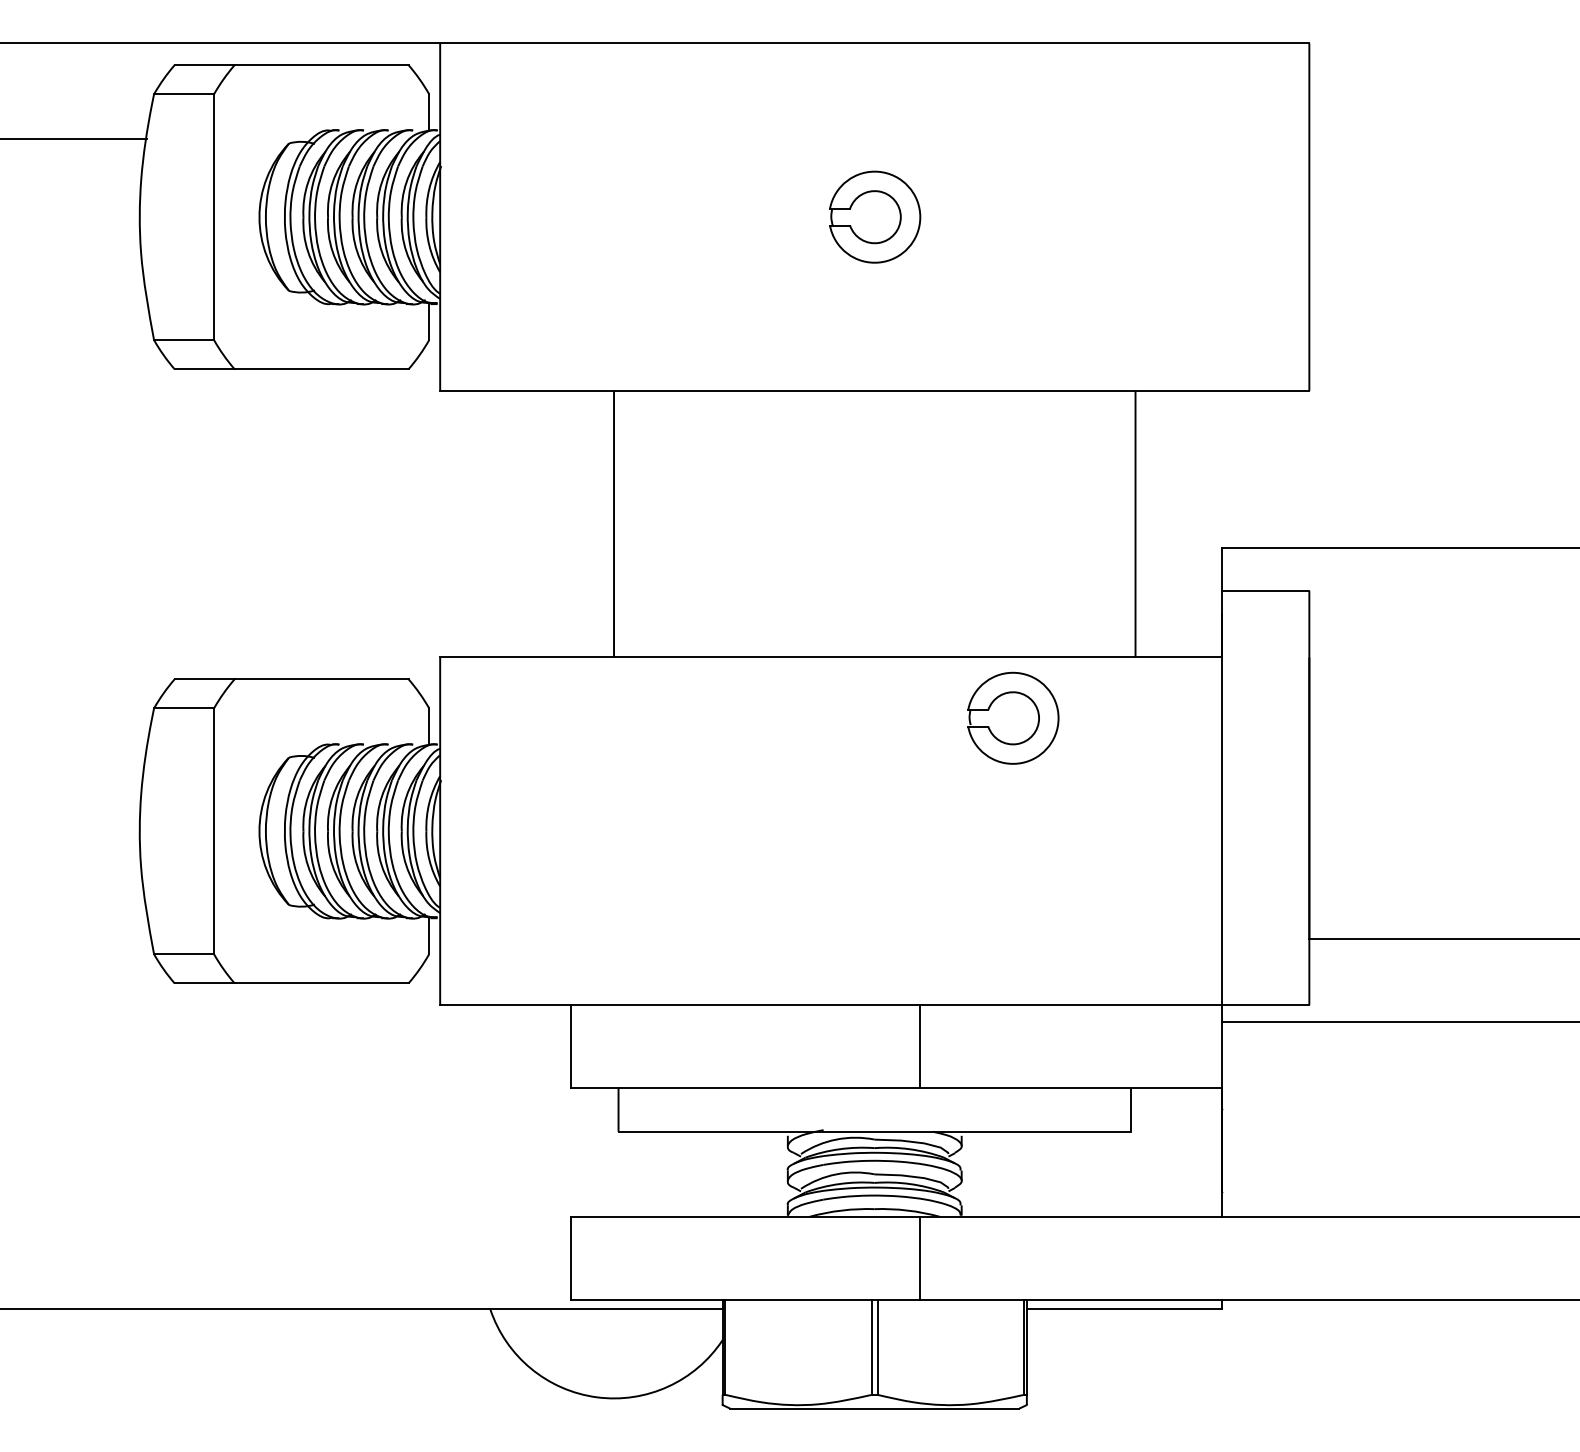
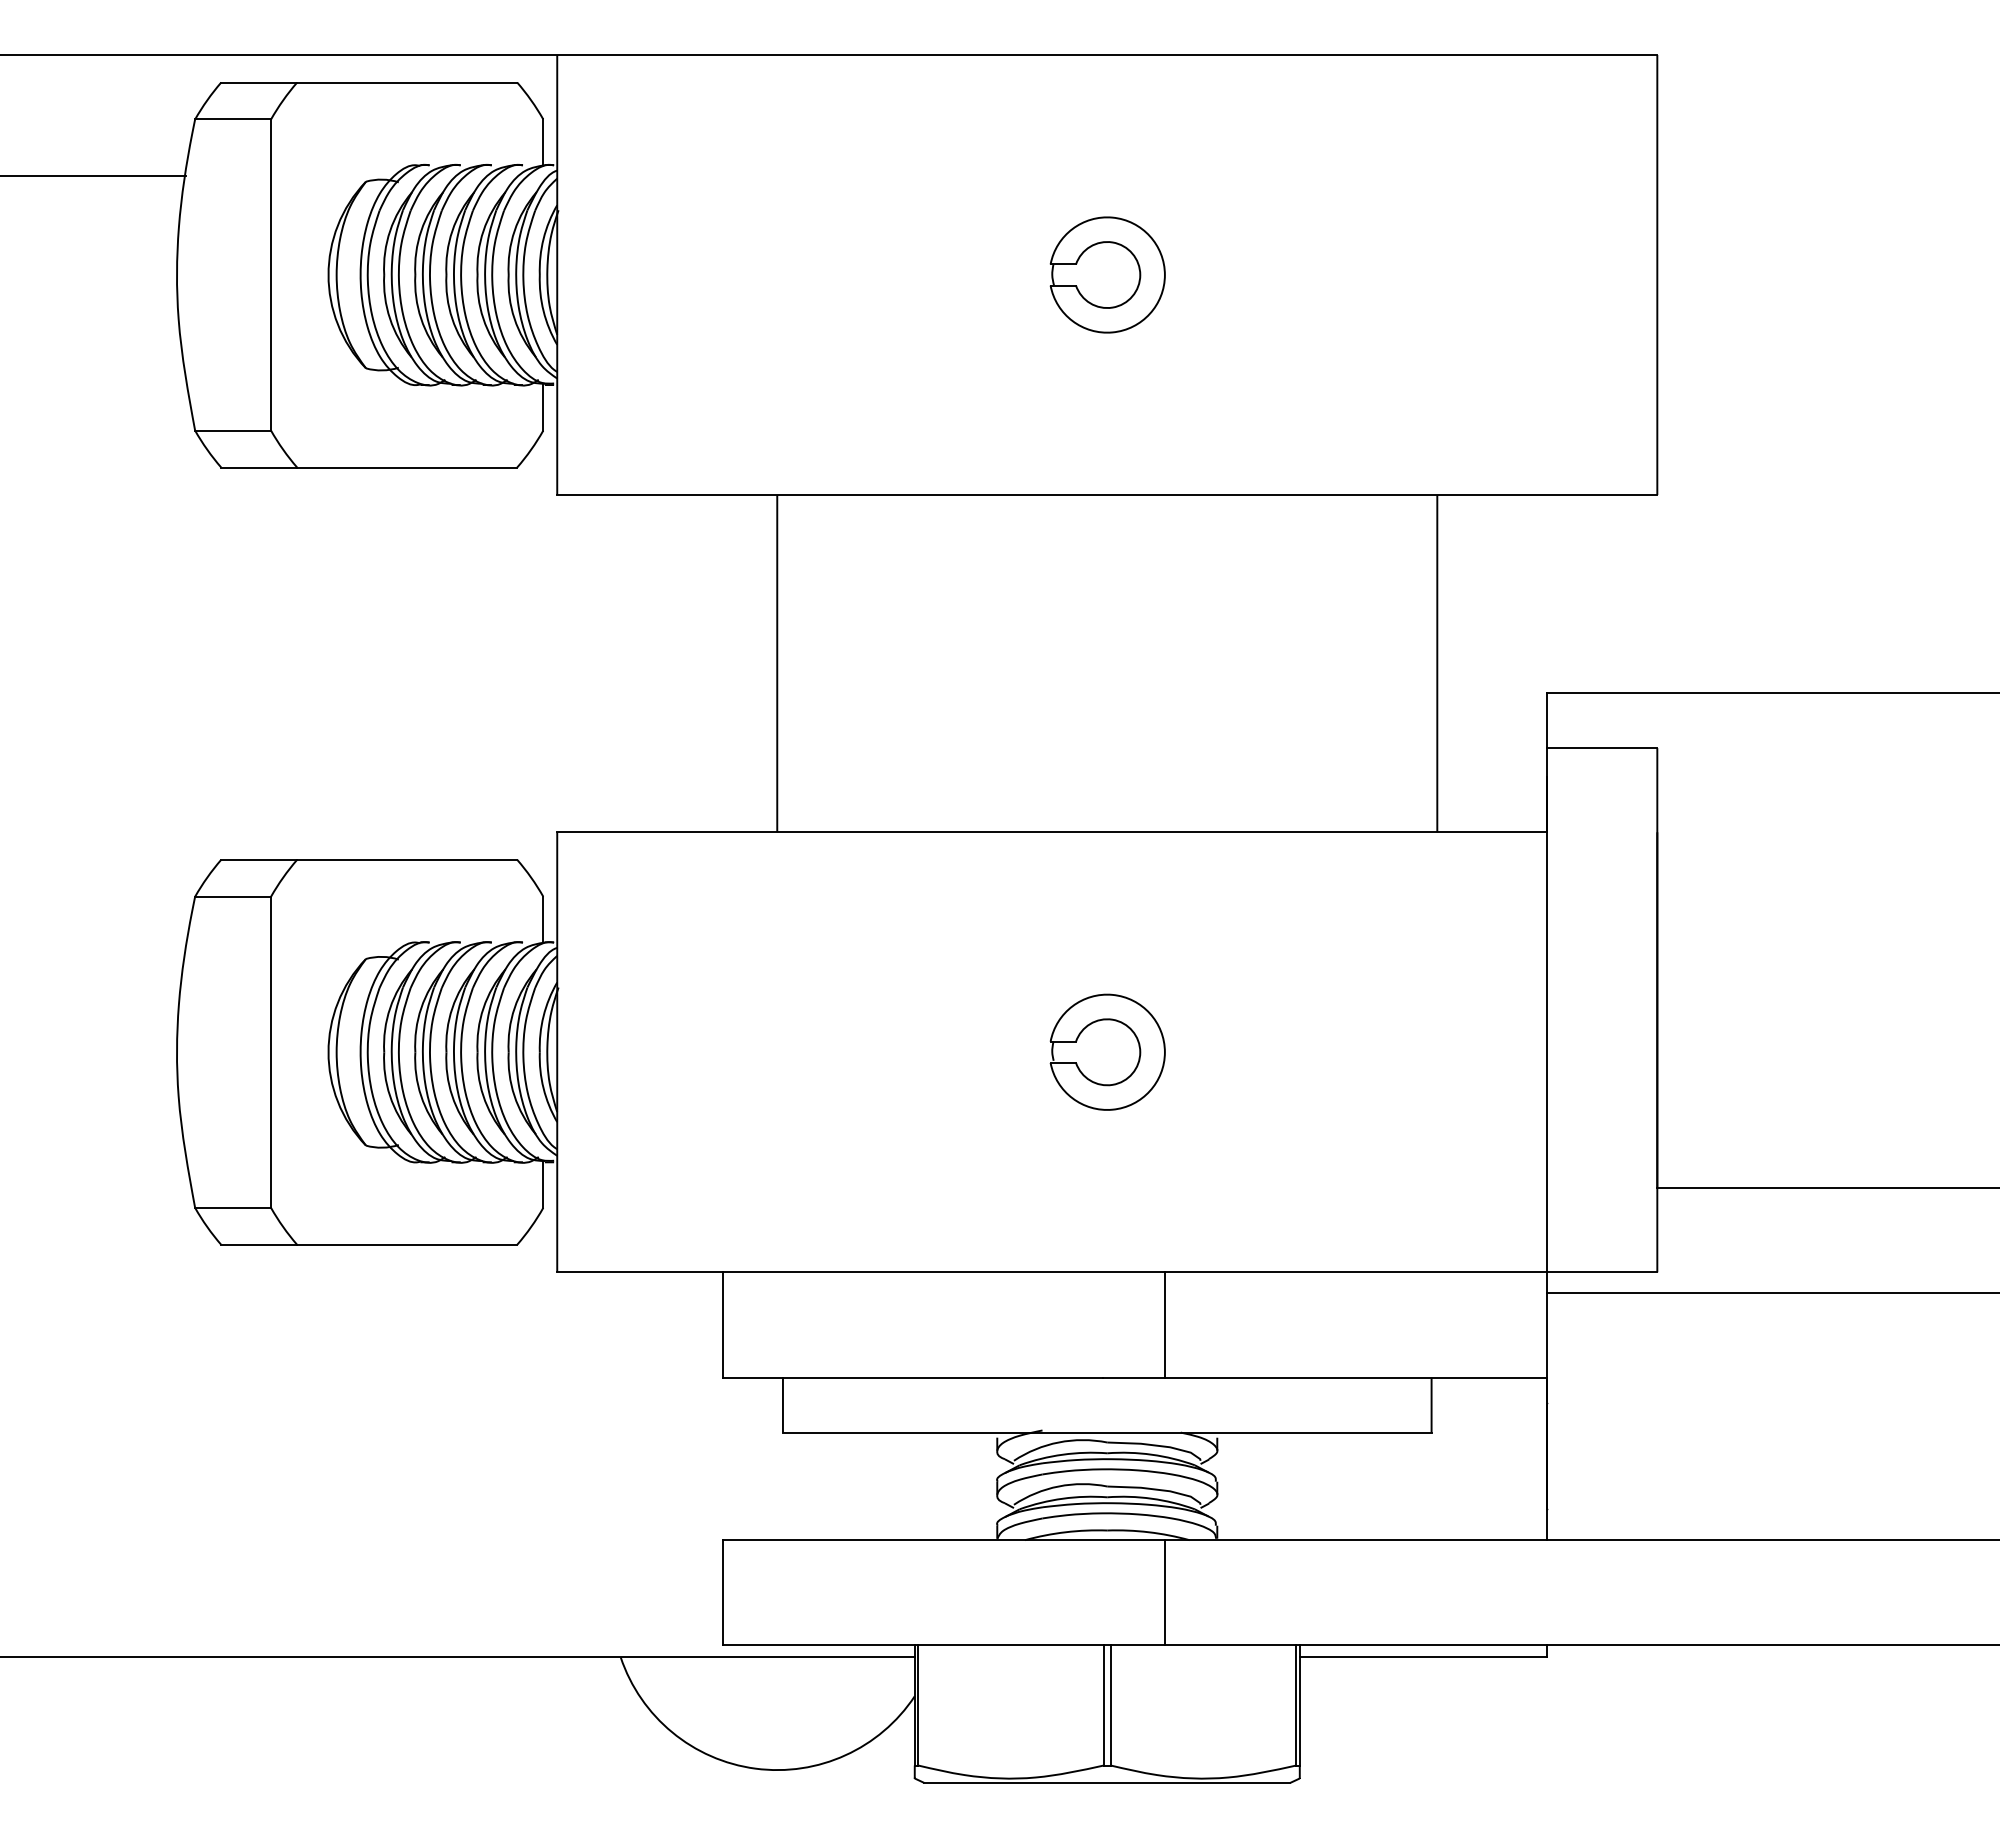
part: (1025, 696) -> (1122, 1024), moved

